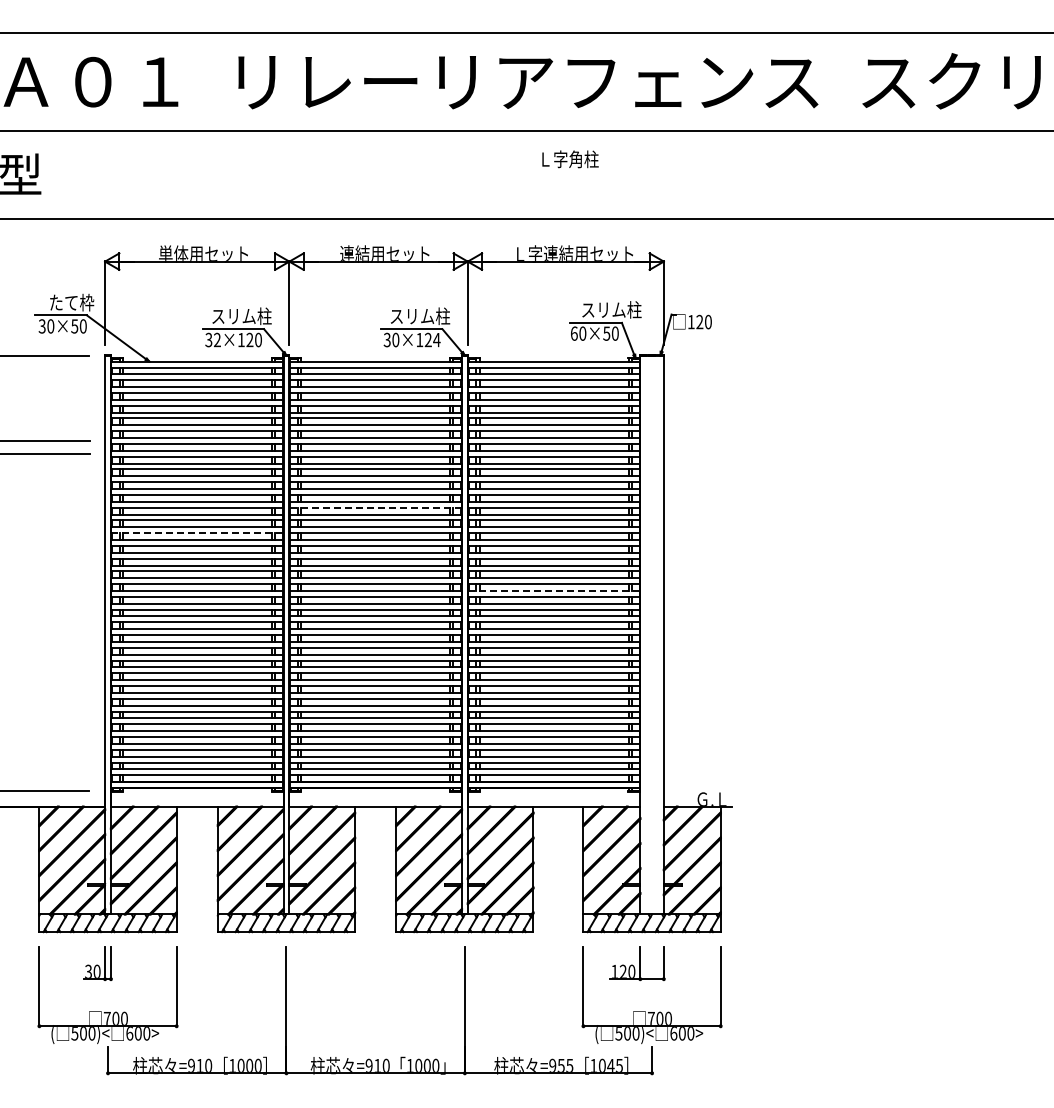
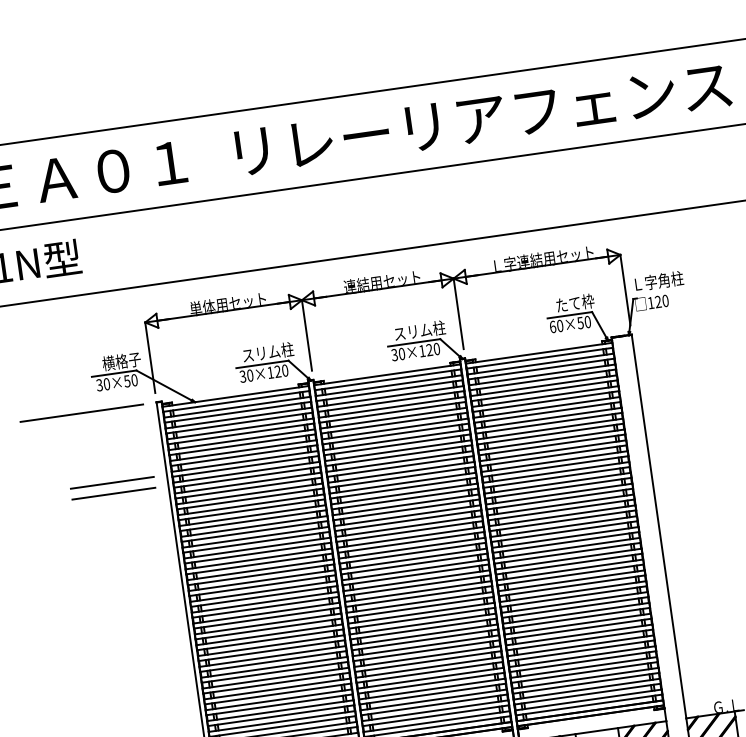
text: (570, 159) -> (659, 281), moved
text: (71, 302) -> (121, 361), たて枠 -> 横格子
text: (611, 309) -> (581, 301), スリム柱 -> たて枠
text: (217, 339) -> (250, 375), 32×120 -> 30×120
text: (436, 339) -> (436, 348), 30×124 -> 30×120
line: (375, 507) -> (404, 498), dashed -> solid
line: (196, 533) -> (255, 542), dashed -> solid
line: (553, 591) -> (566, 548), dashed -> solid

